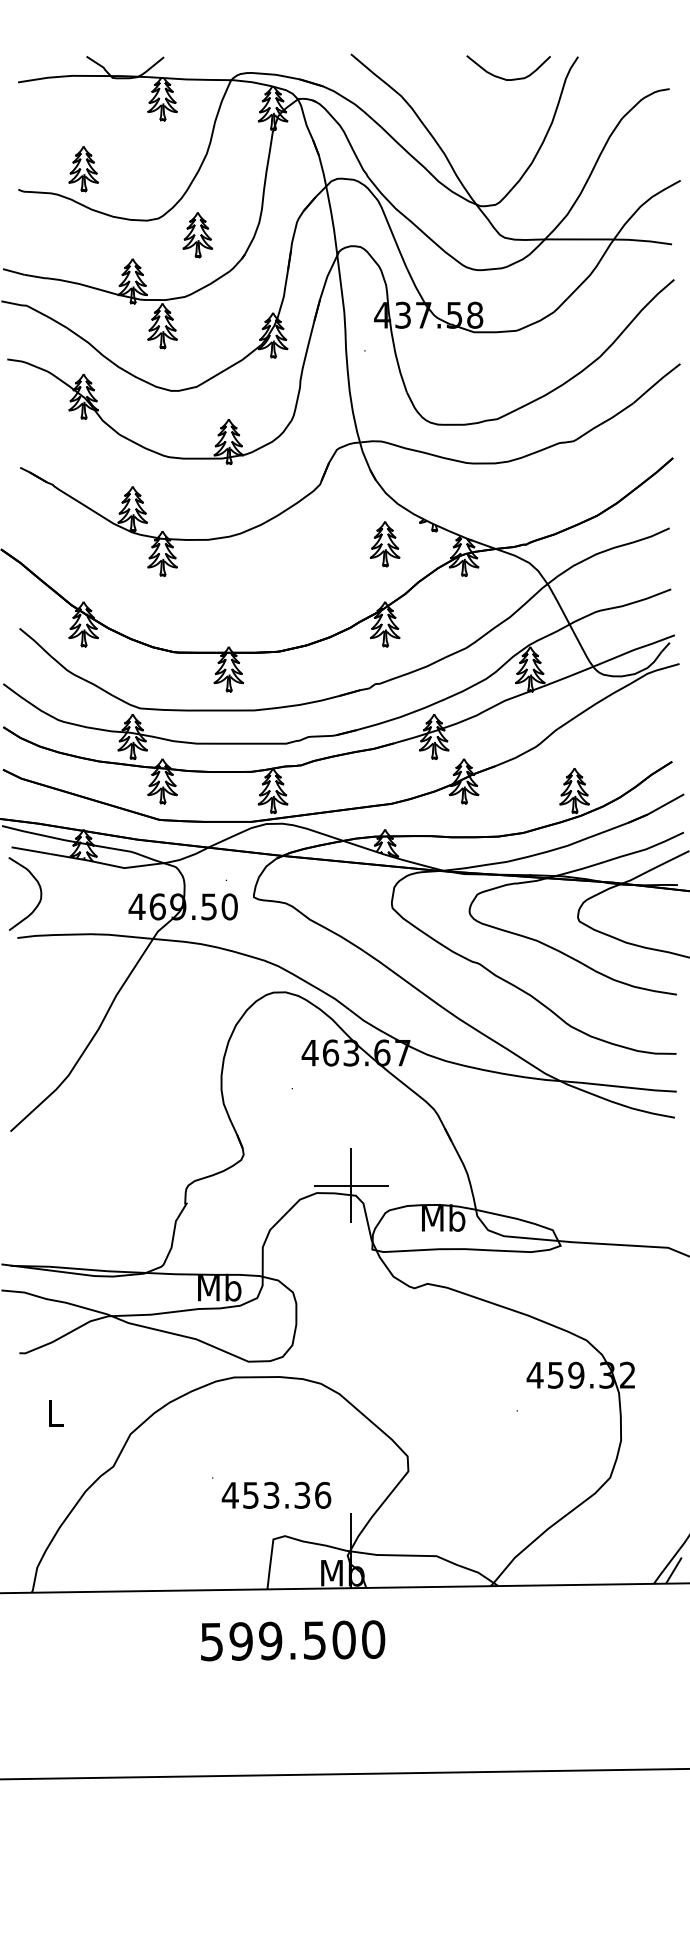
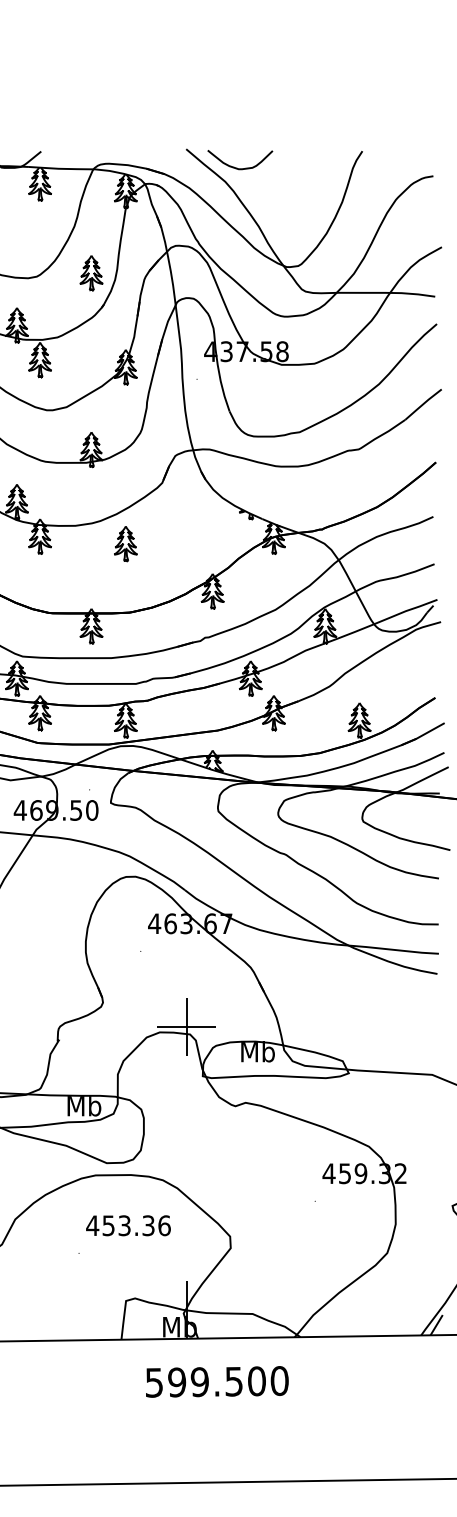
curve: (505, 78) -> (237, 168), moved
part: (197, 235) -> (91, 273), moved
part: (384, 544) -> (125, 544), moved
text: (276, 1494) -> (128, 1225), moved
text: (293, 1640) -> (217, 1381), moved

